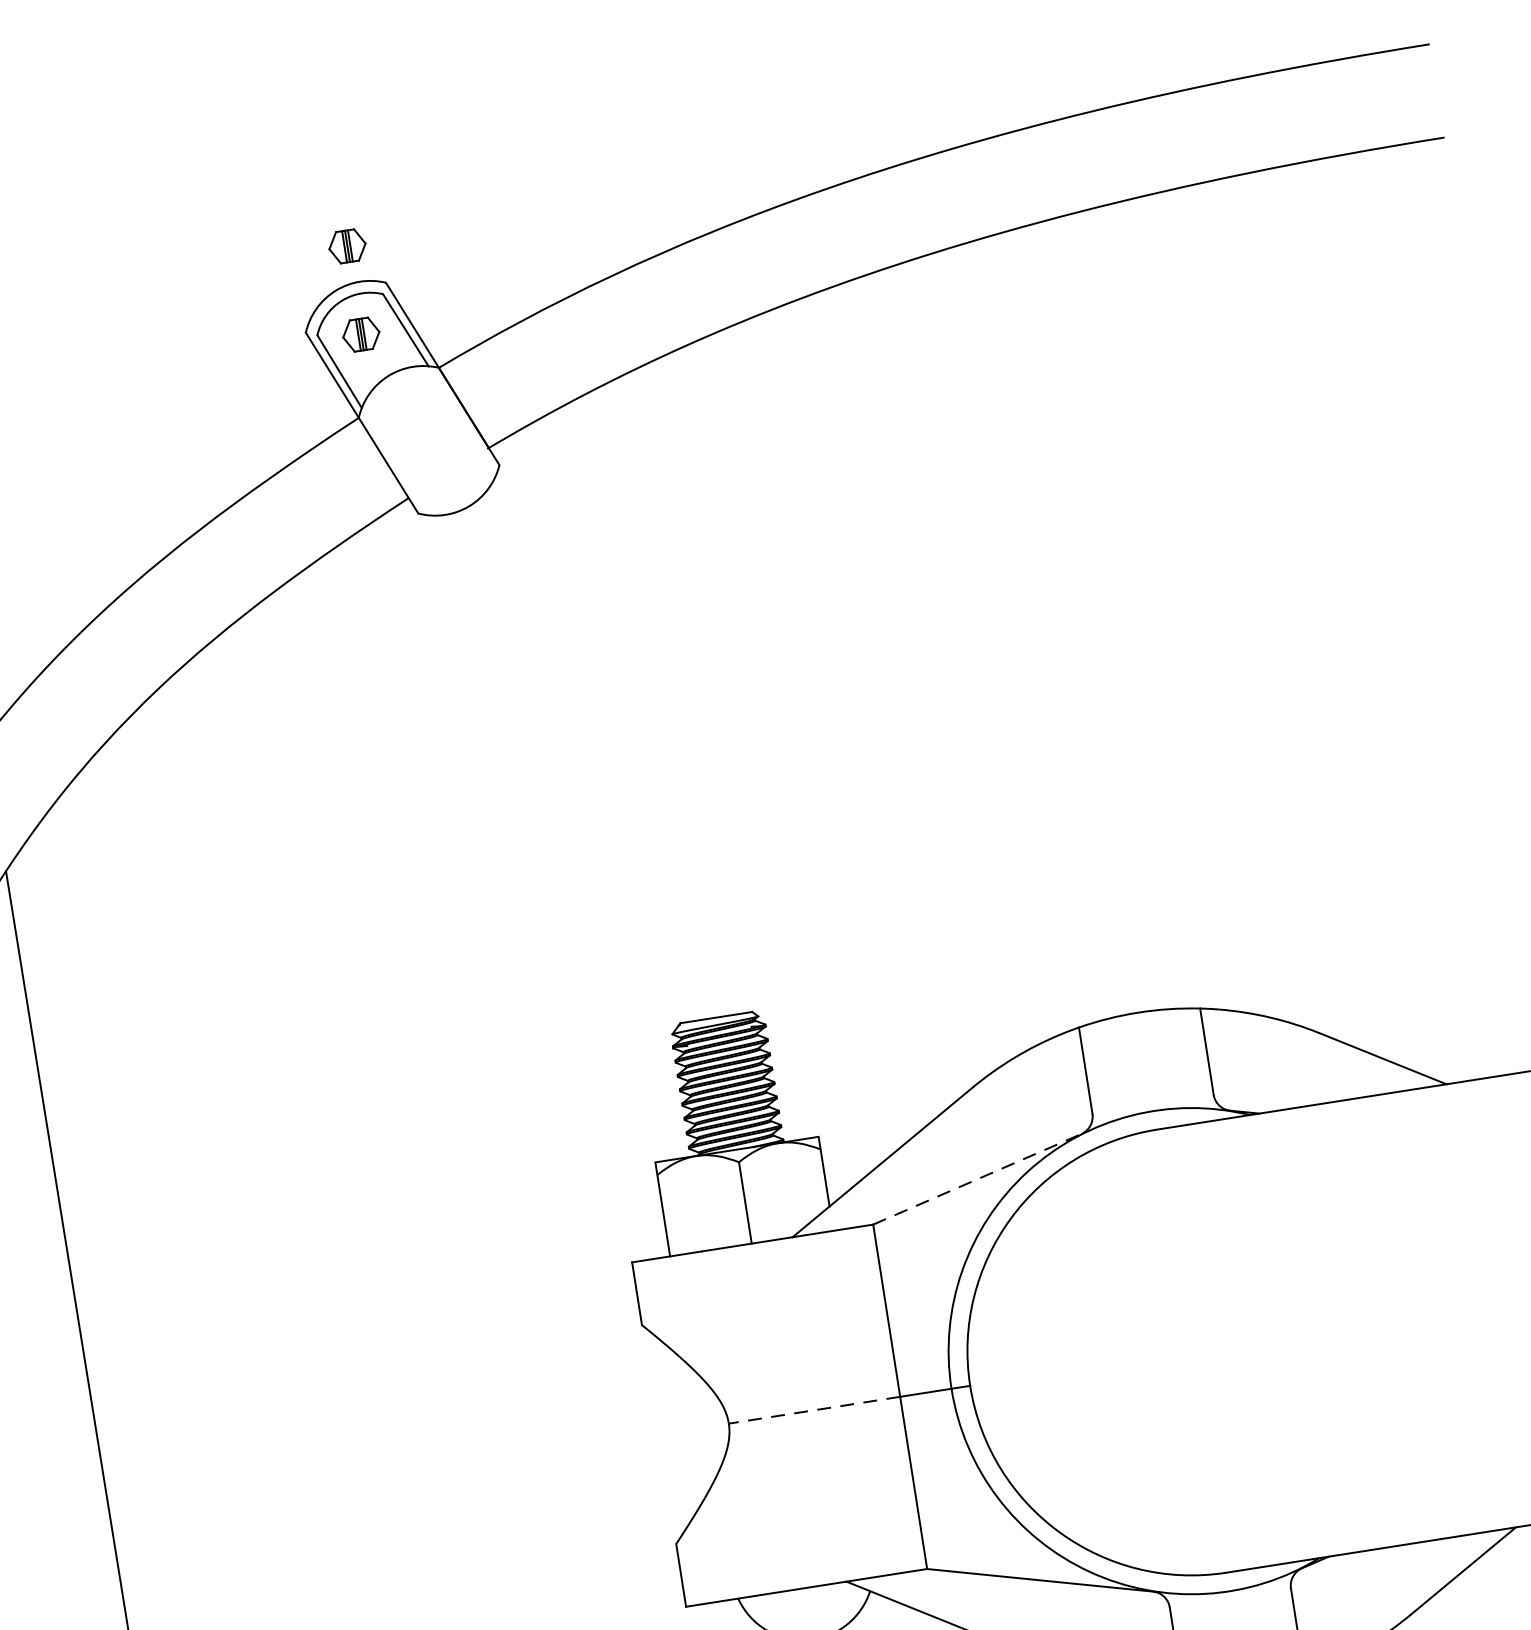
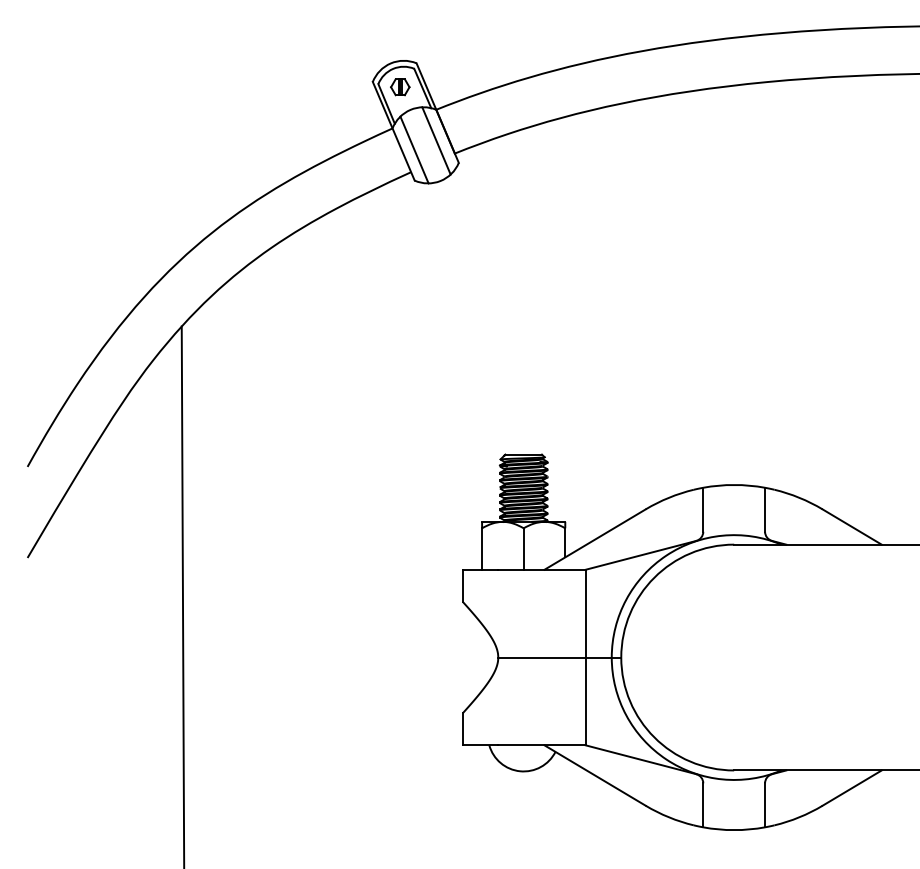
part: (348, 246) -> (400, 42), removed
line: (448, 428) -> (436, 140), added
line: (408, 452) -> (414, 149), added
line: (978, 1179) -> (641, 555), dashed -> solid
line: (813, 1410) -> (541, 657), dashed -> solid

